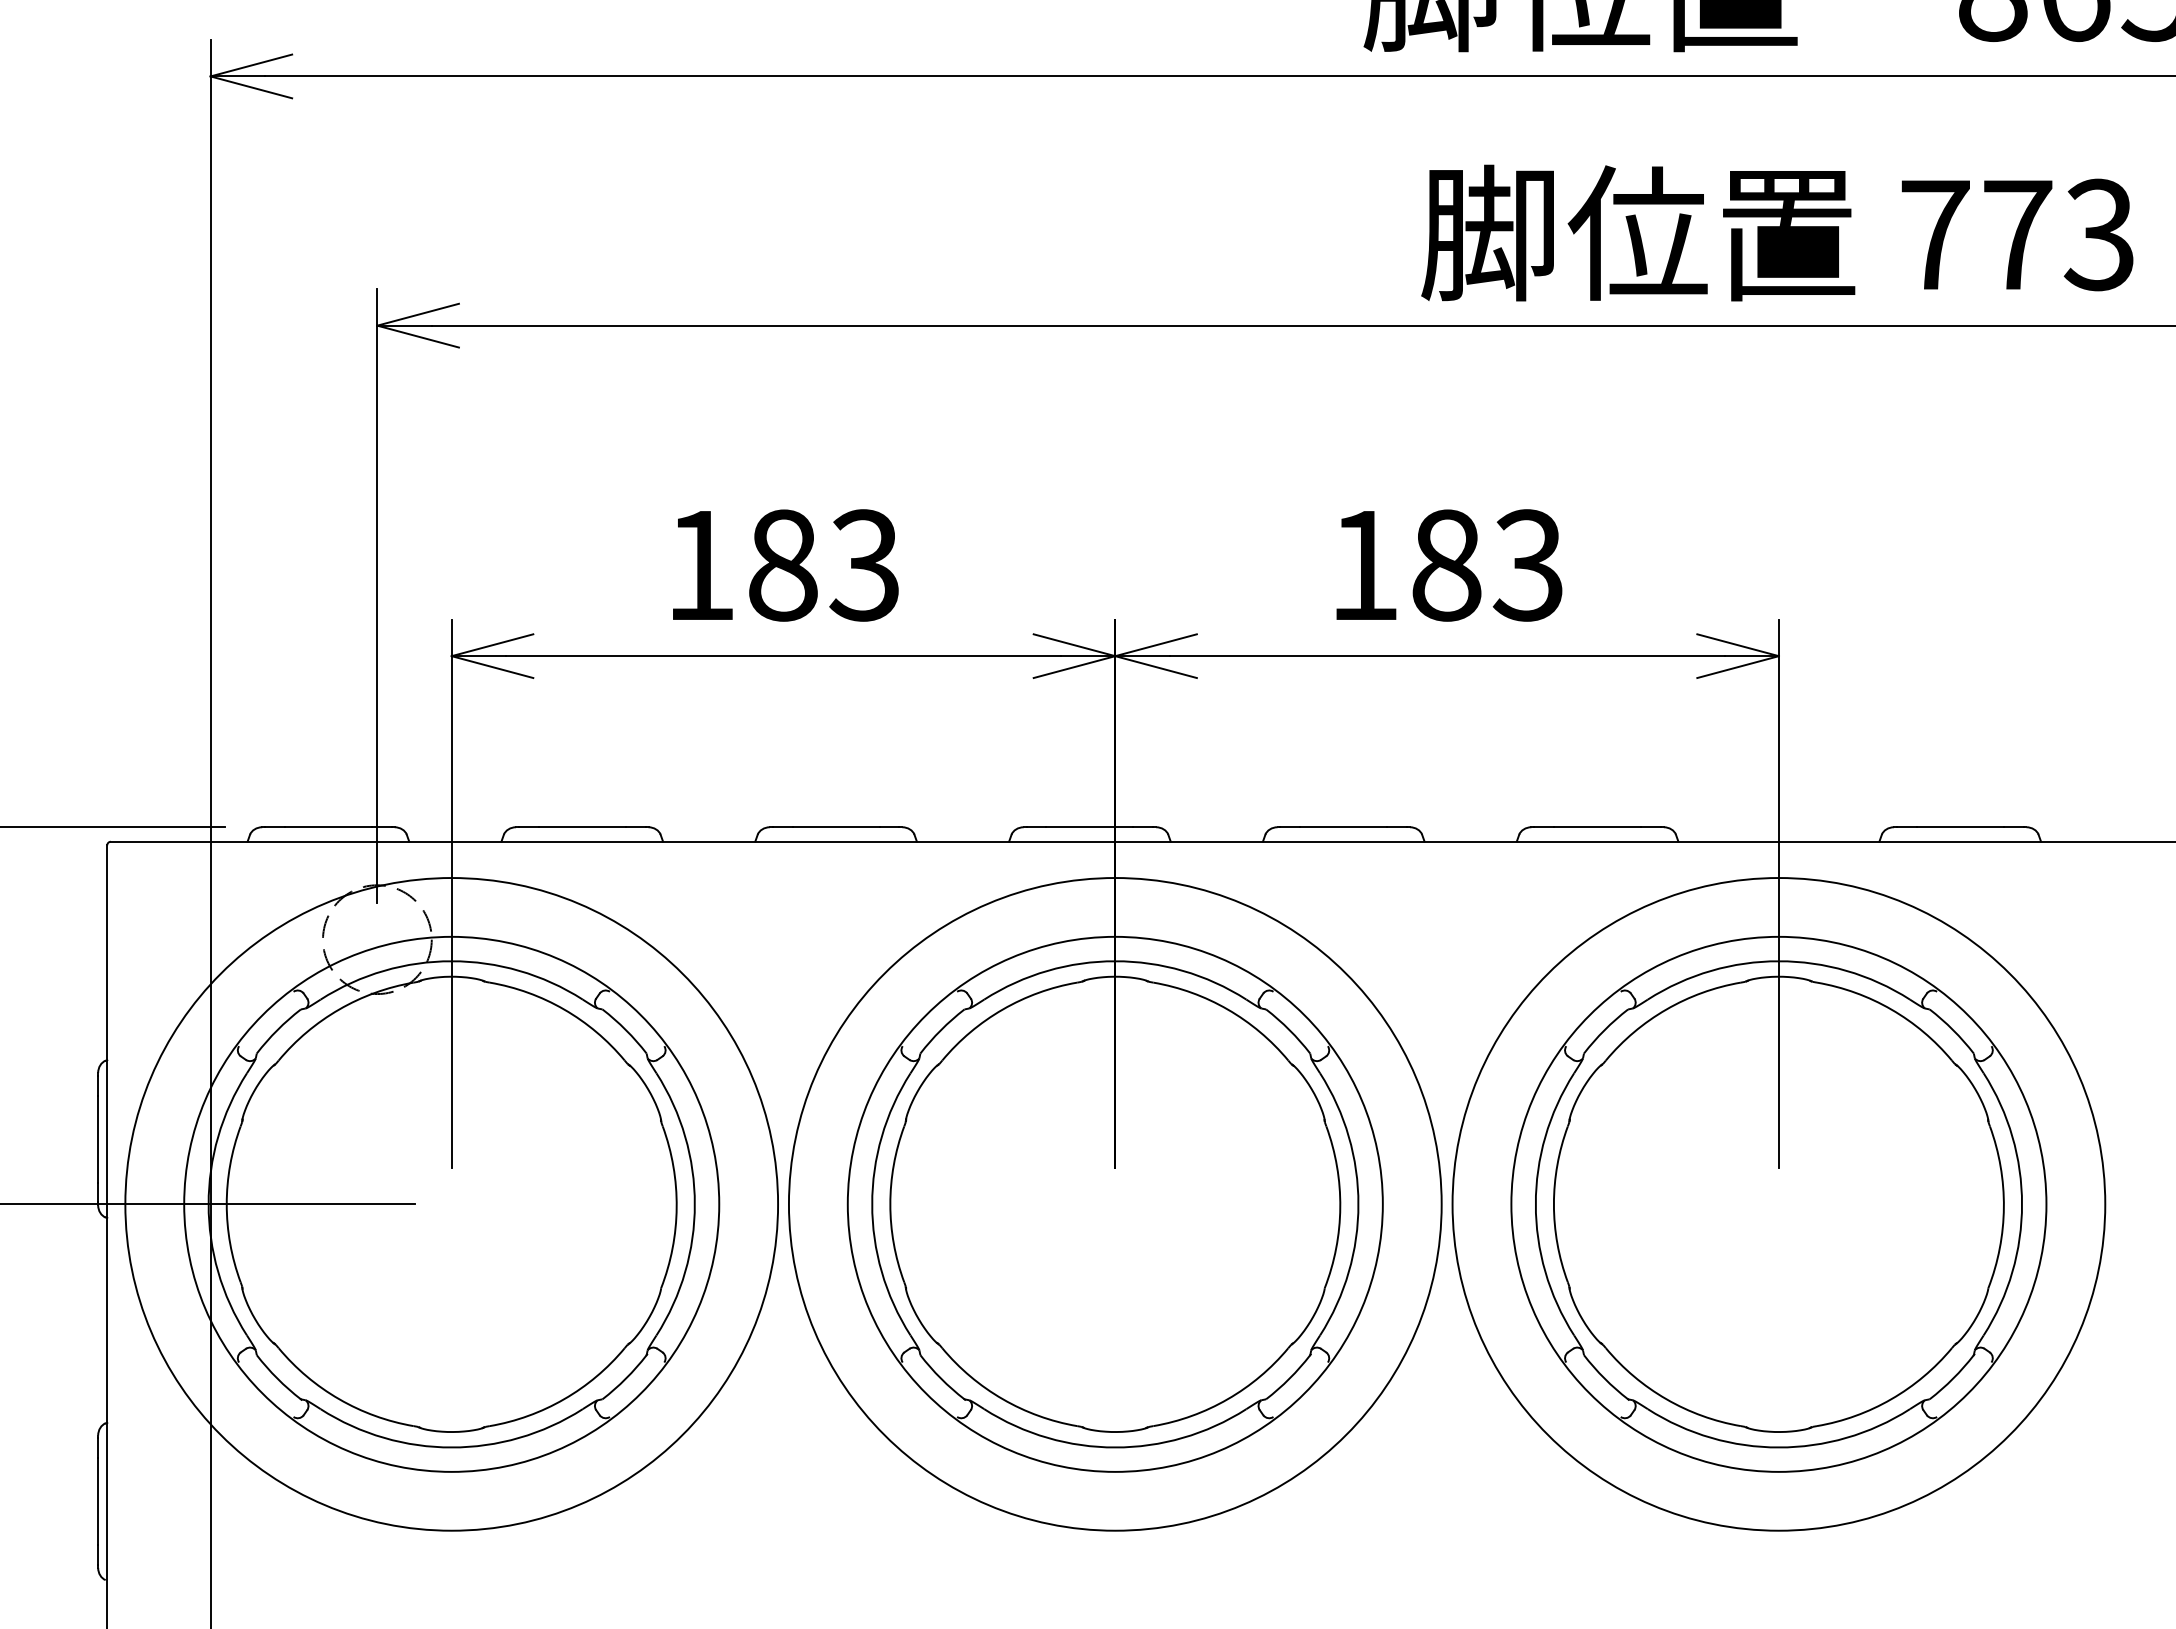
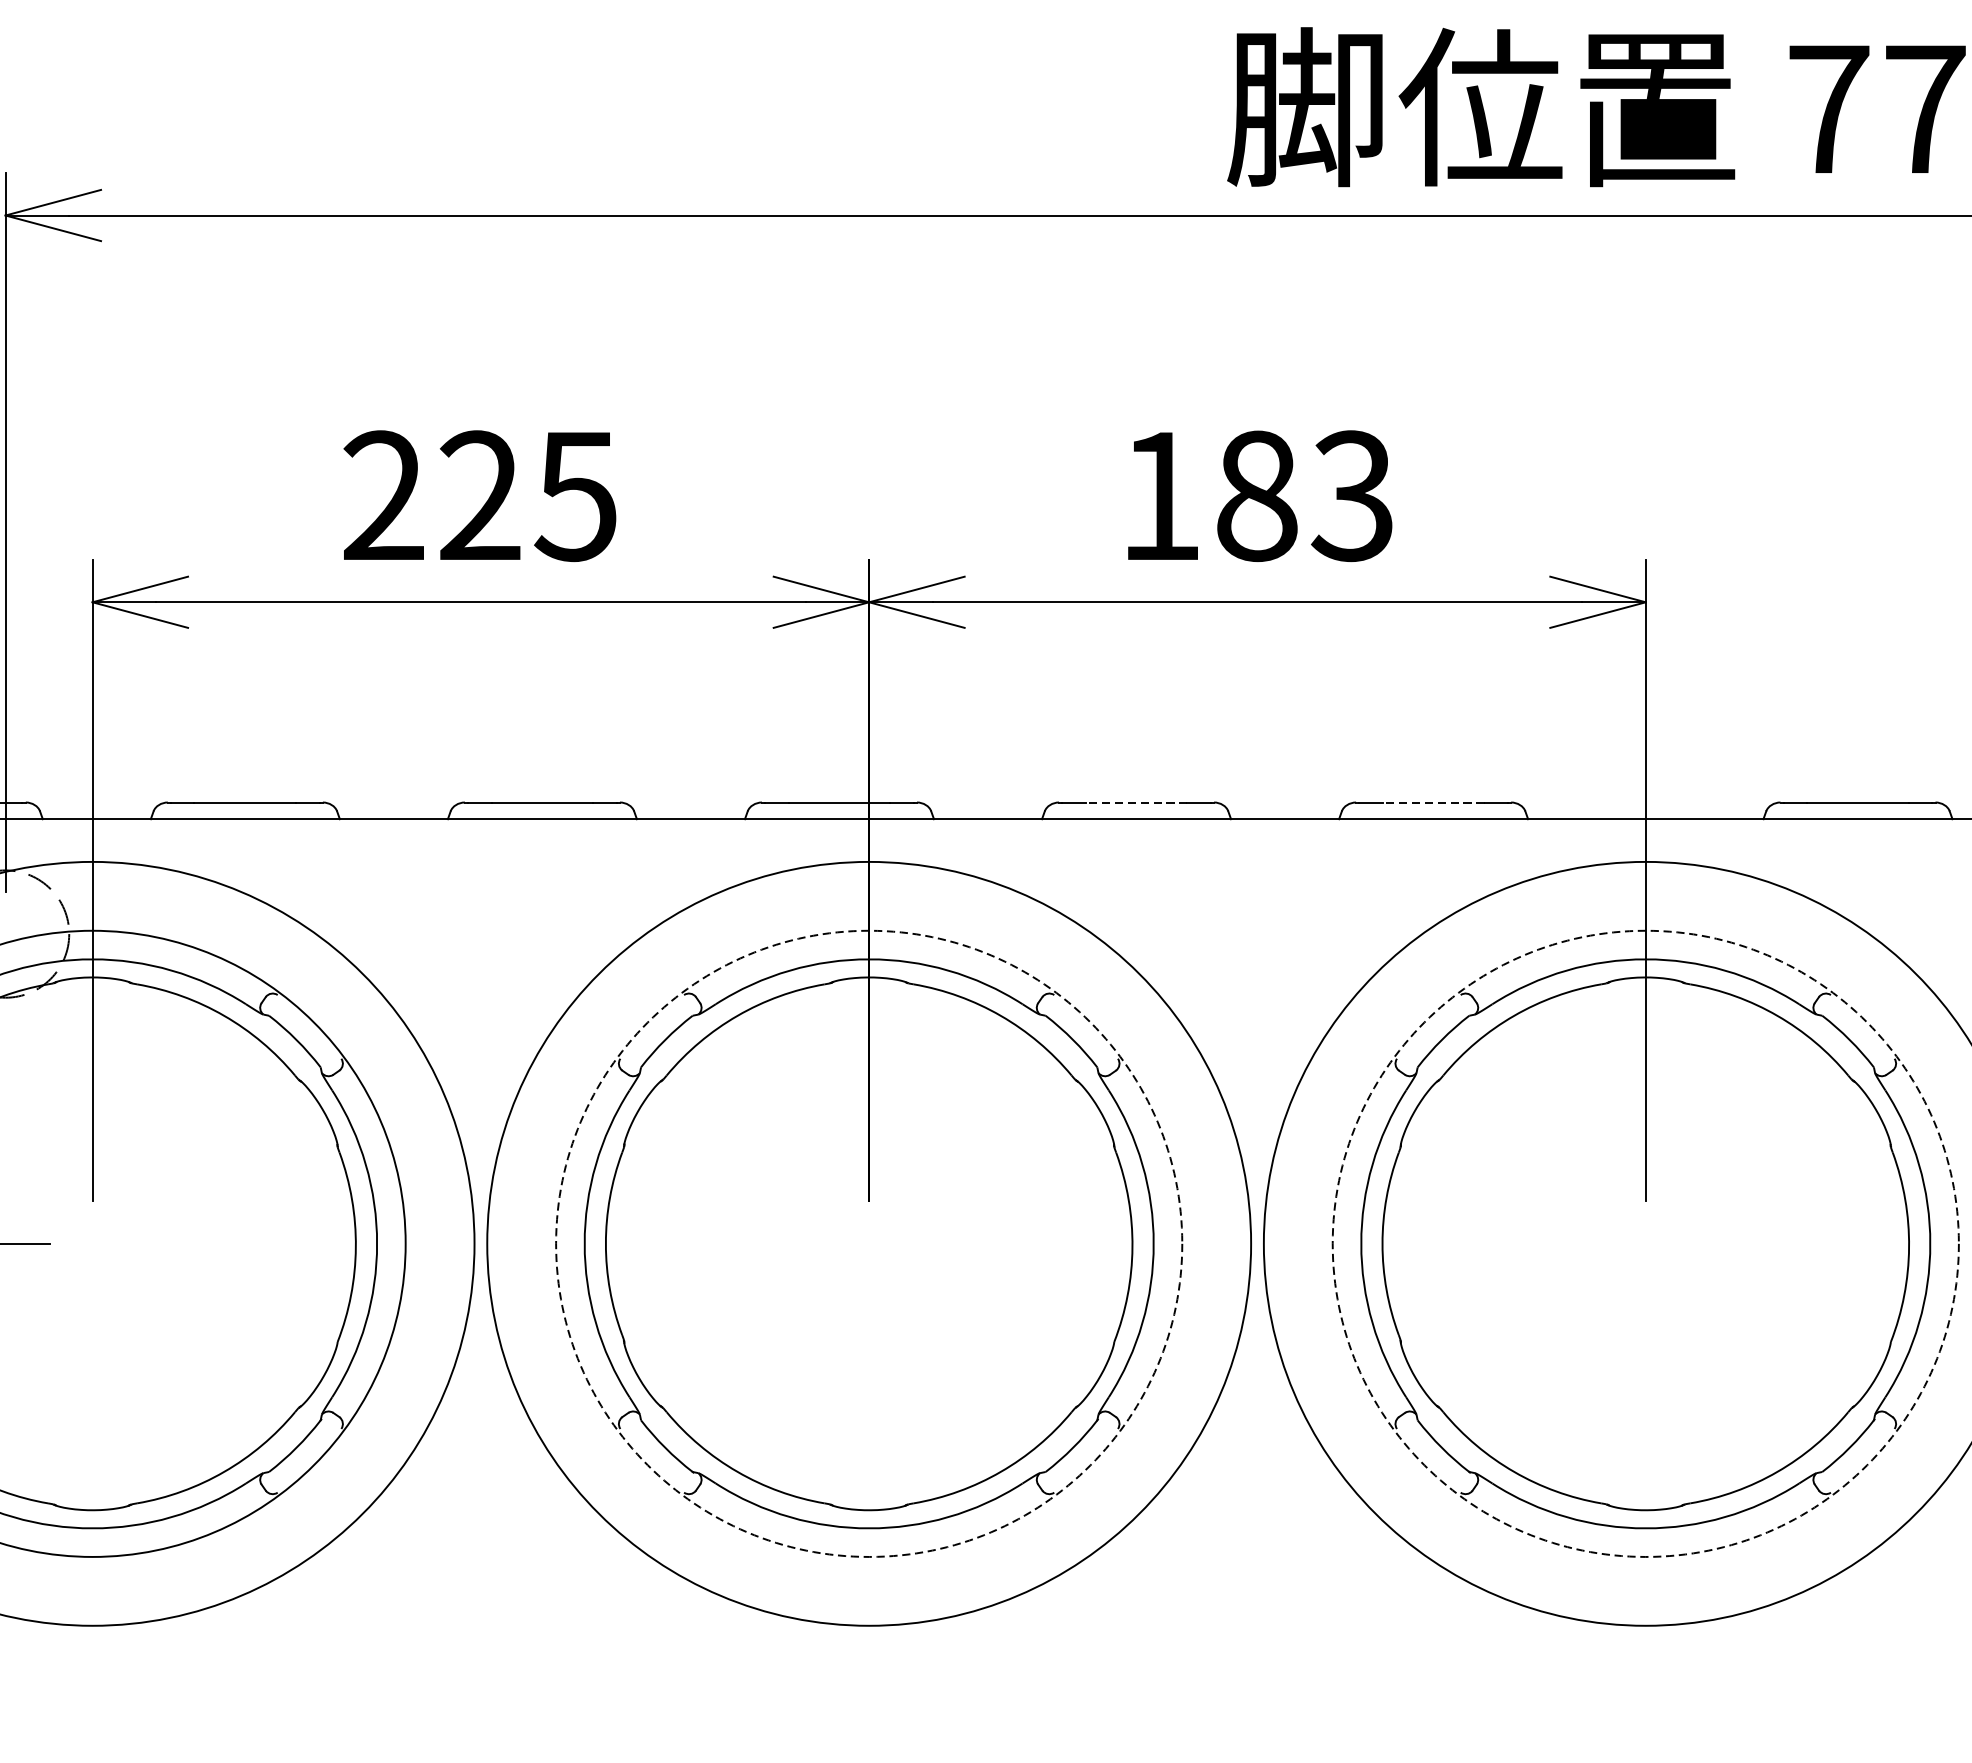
text: (782, 565) -> (479, 496), 183 -> 225
line: (1343, 827) -> (1136, 802), solid -> dashed
line: (1597, 827) -> (1433, 802), solid -> dashed
circle: (1114, 1203) -> (868, 1242), solid -> dashed
circle: (1778, 1203) -> (1645, 1242), solid -> dashed

